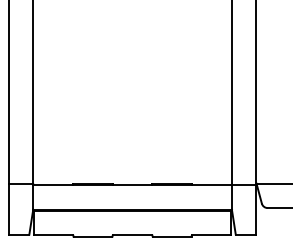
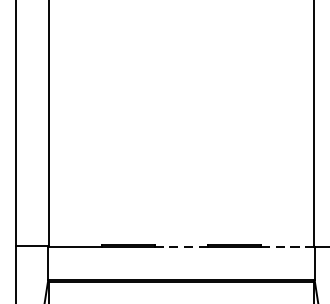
line: (132, 185) -> (181, 247), solid -> dashed
line: (212, 185) -> (288, 247), solid -> dashed

